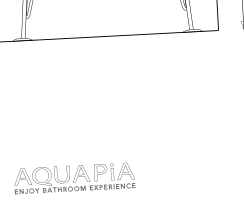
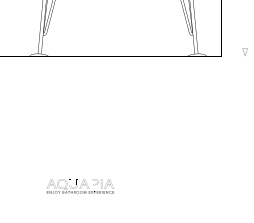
part: (74, 178) -> (80, 186), size x0.6

